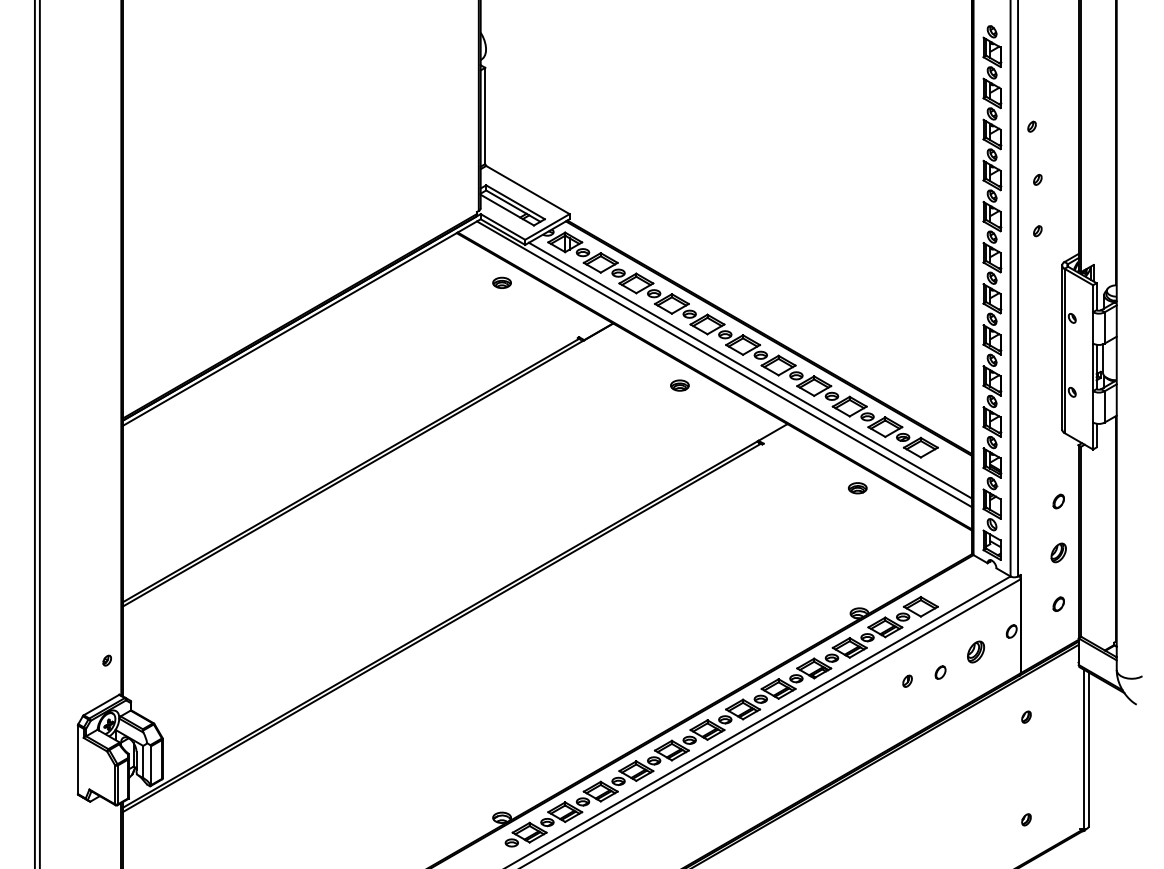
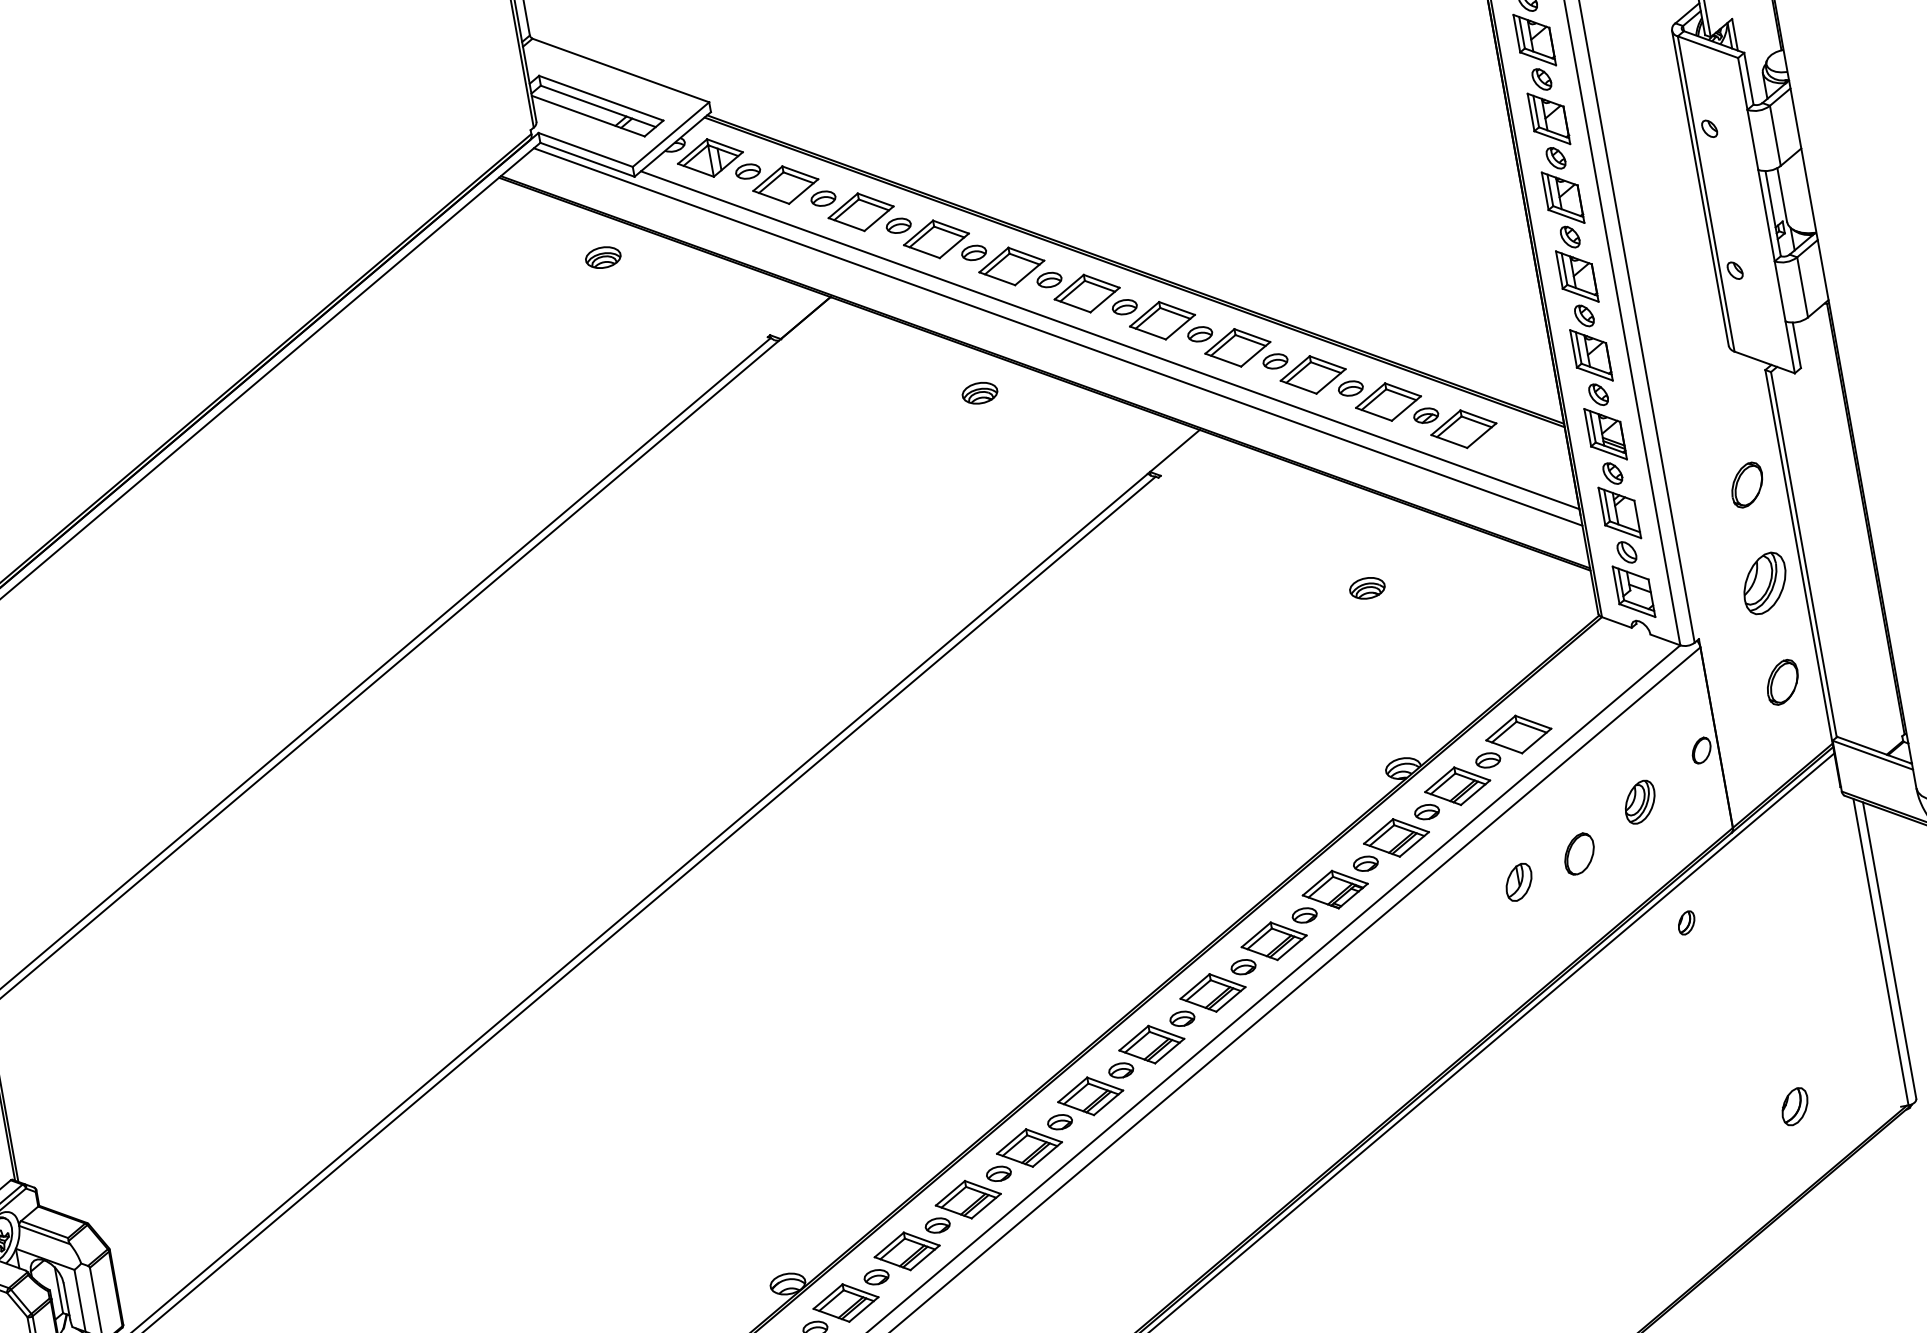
part: (857, 488) -> (1366, 588), moved
part: (1058, 501) -> (1746, 484), size x1.6
part: (1058, 552) -> (1764, 582), size x1.6
part: (1058, 603) -> (1781, 680), size x1.6
part: (940, 672) -> (1579, 853), size x1.6
part: (907, 680) -> (1518, 880), size x1.6
part: (1026, 716) -> (1686, 921), moved
part: (1026, 819) -> (1794, 1106), size x1.6

